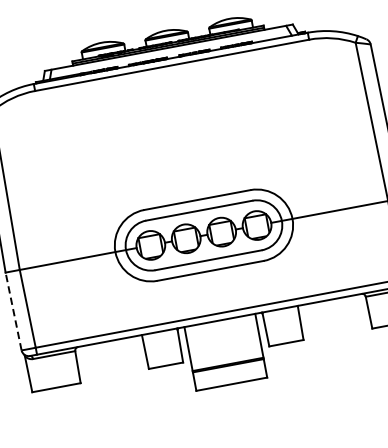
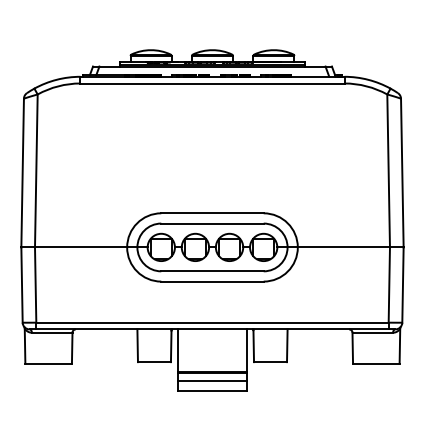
line: (14, 311) -> (22, 285), dashed -> solid
line: (229, 373) -> (212, 380), added

